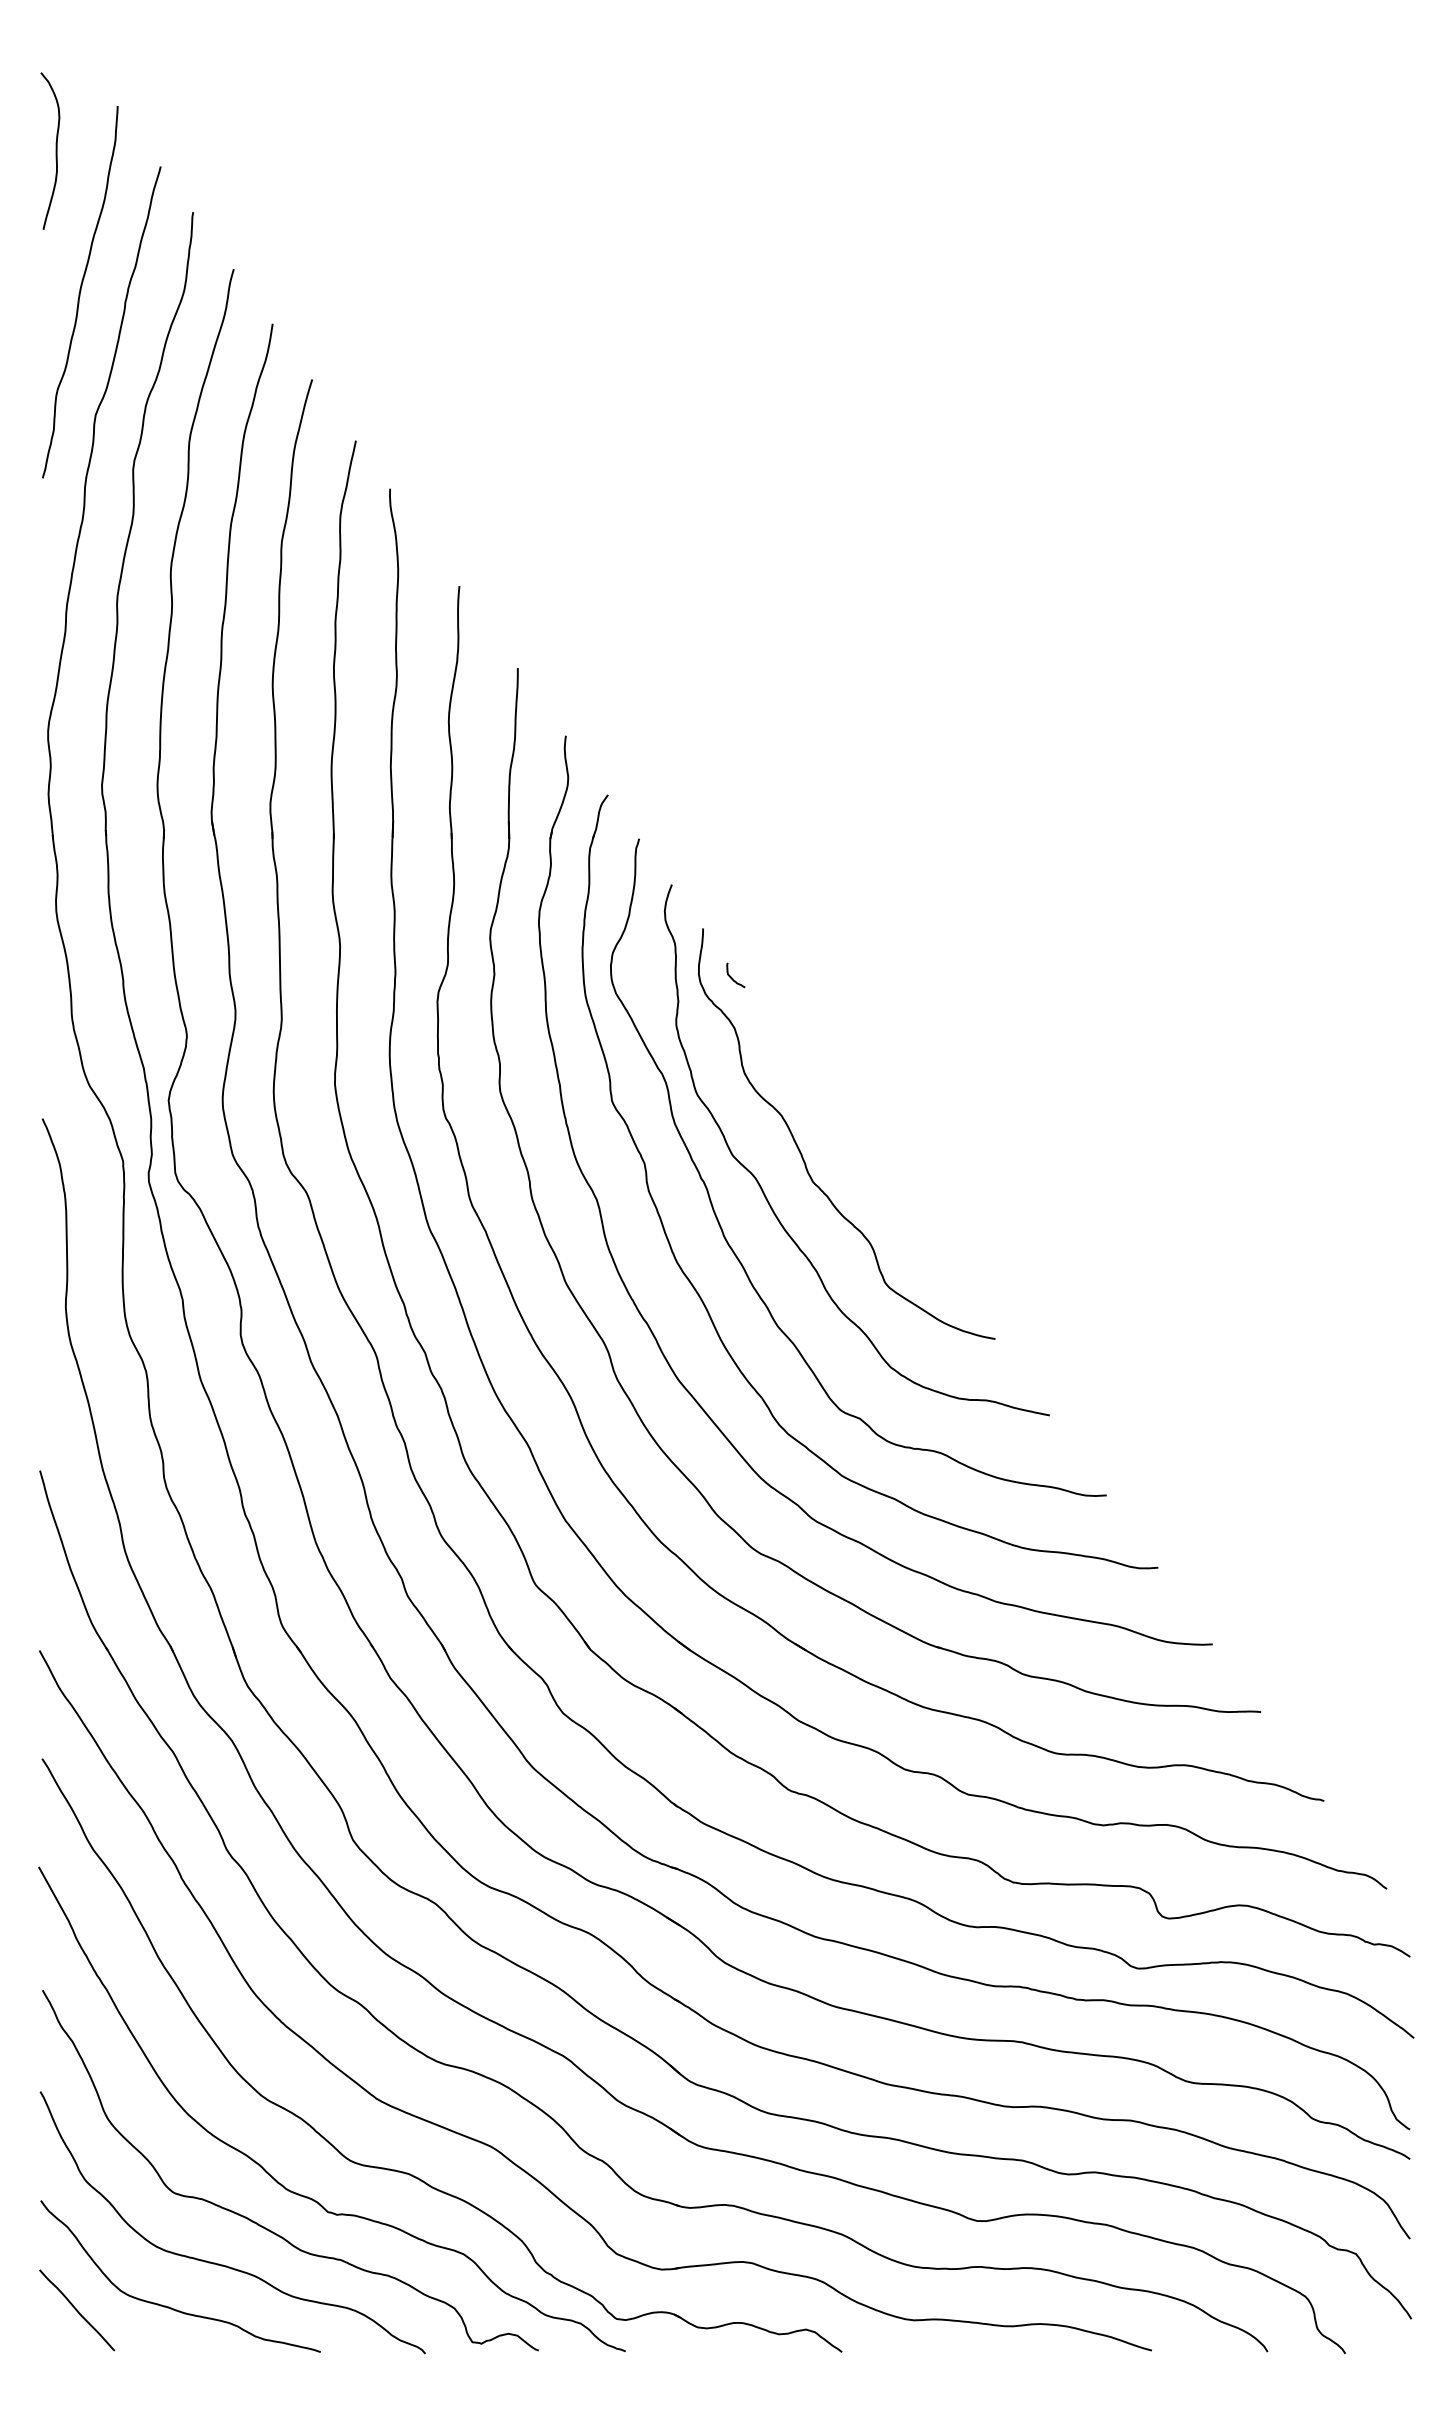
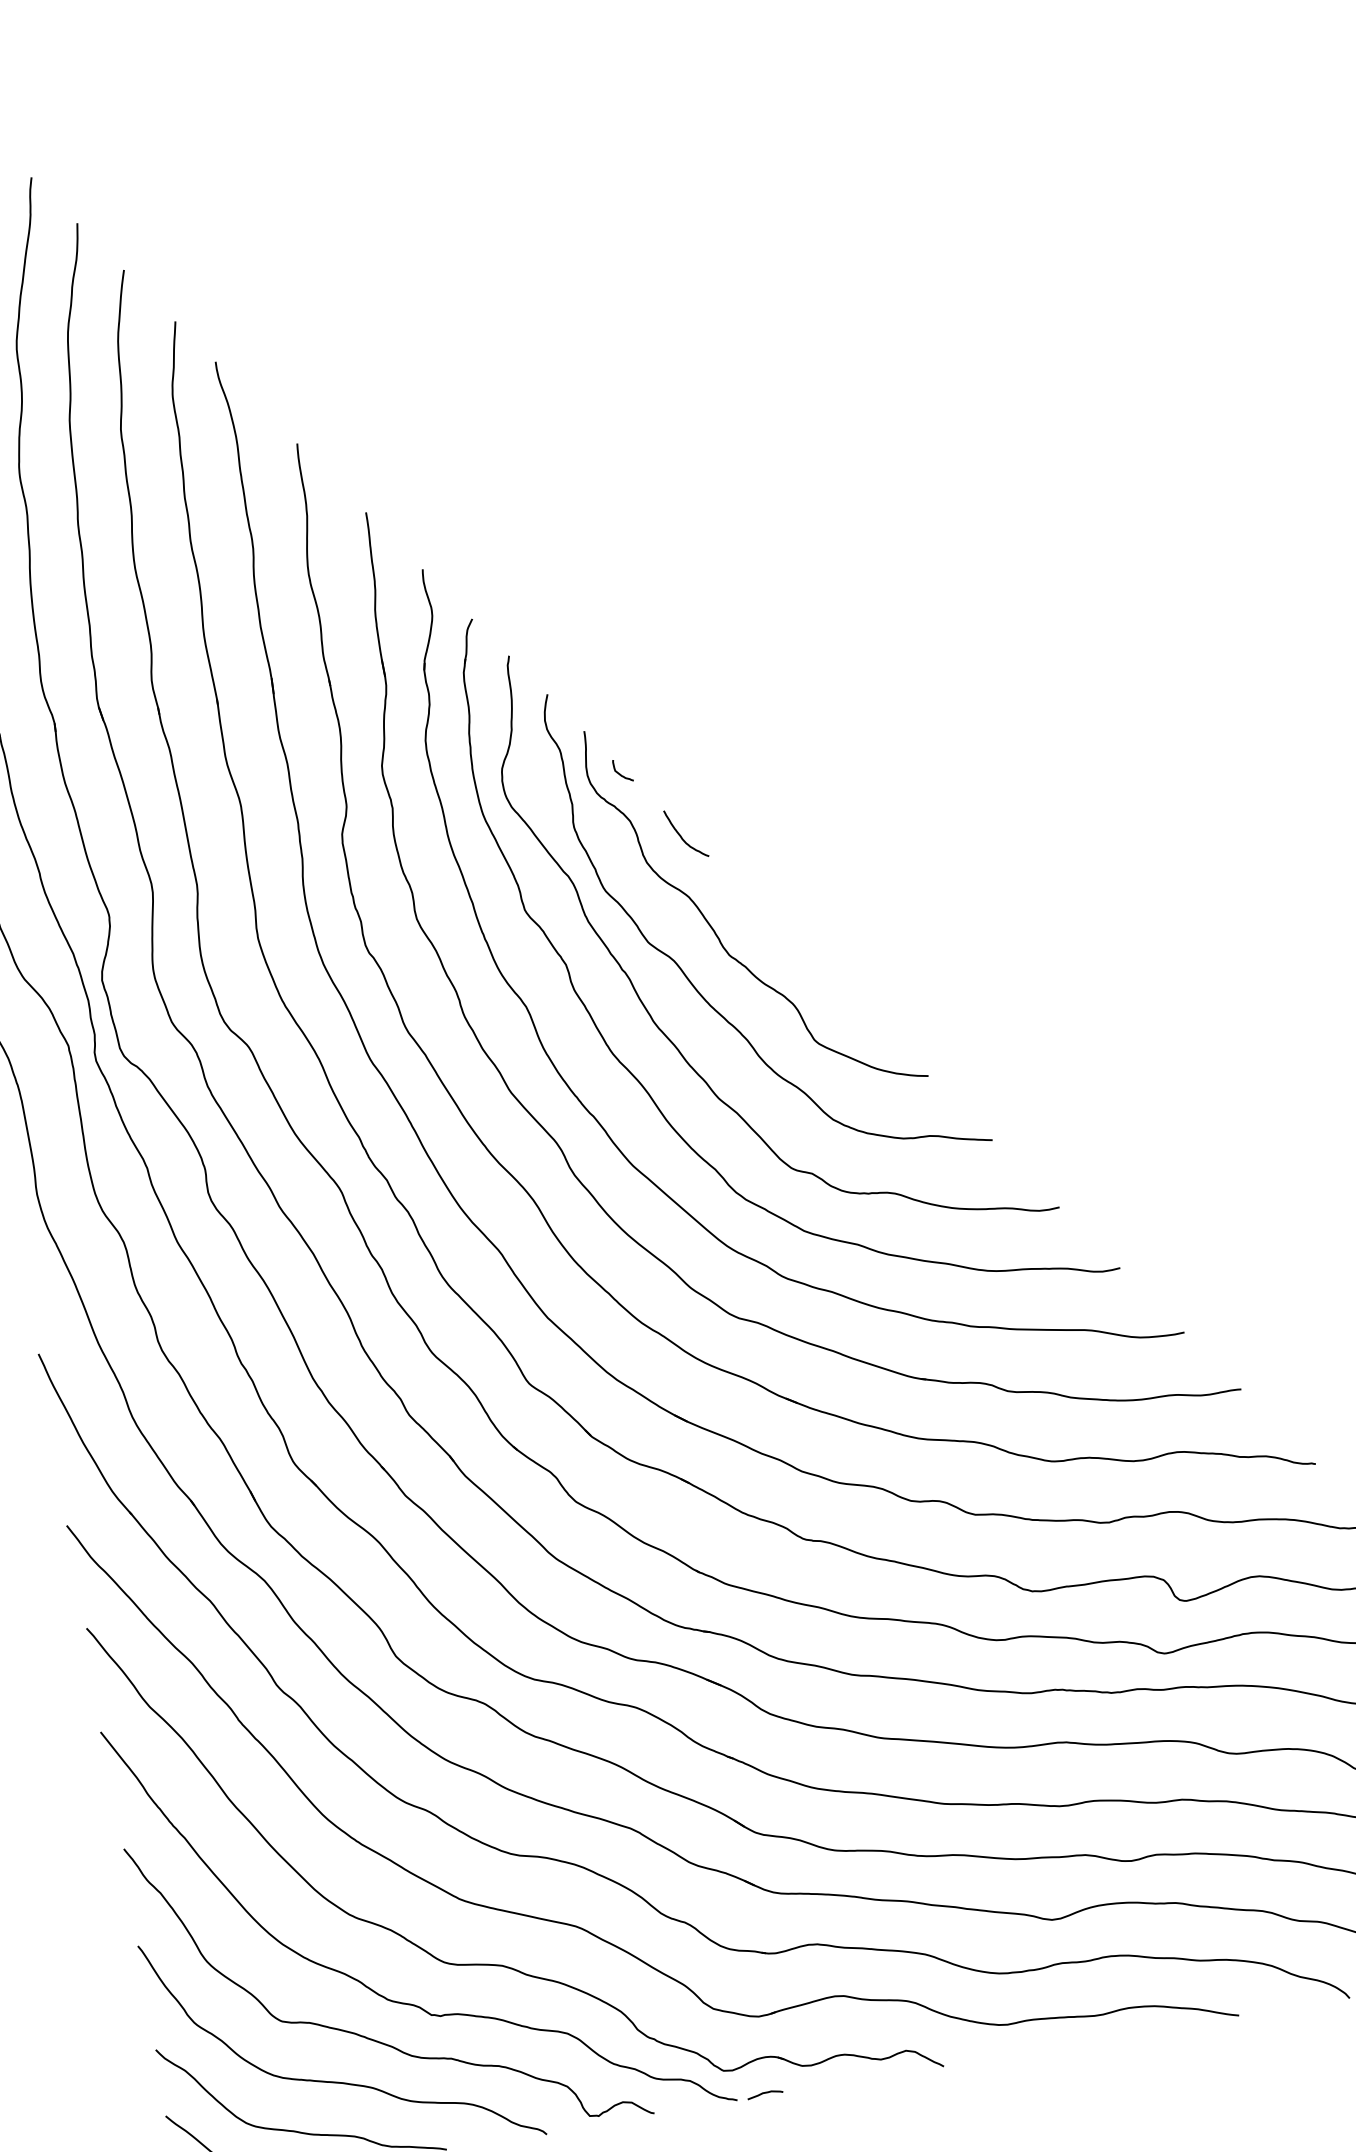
curve: (784, 1051) -> (681, 835), added
curve: (654, 2349) -> (764, 2093), added

